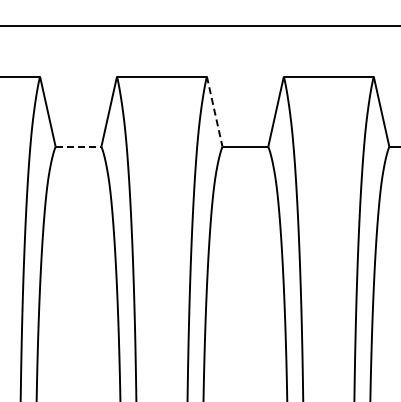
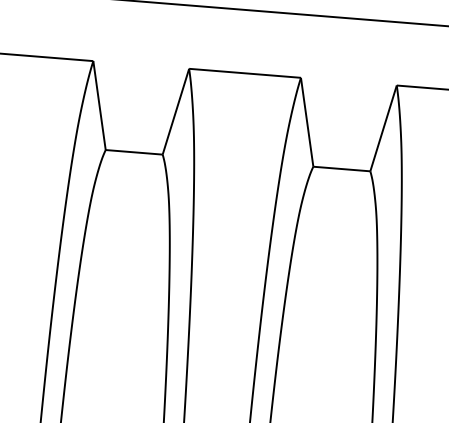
line: (214, 111) -> (306, 122), dashed -> solid
line: (79, 146) -> (135, 152), dashed -> solid

